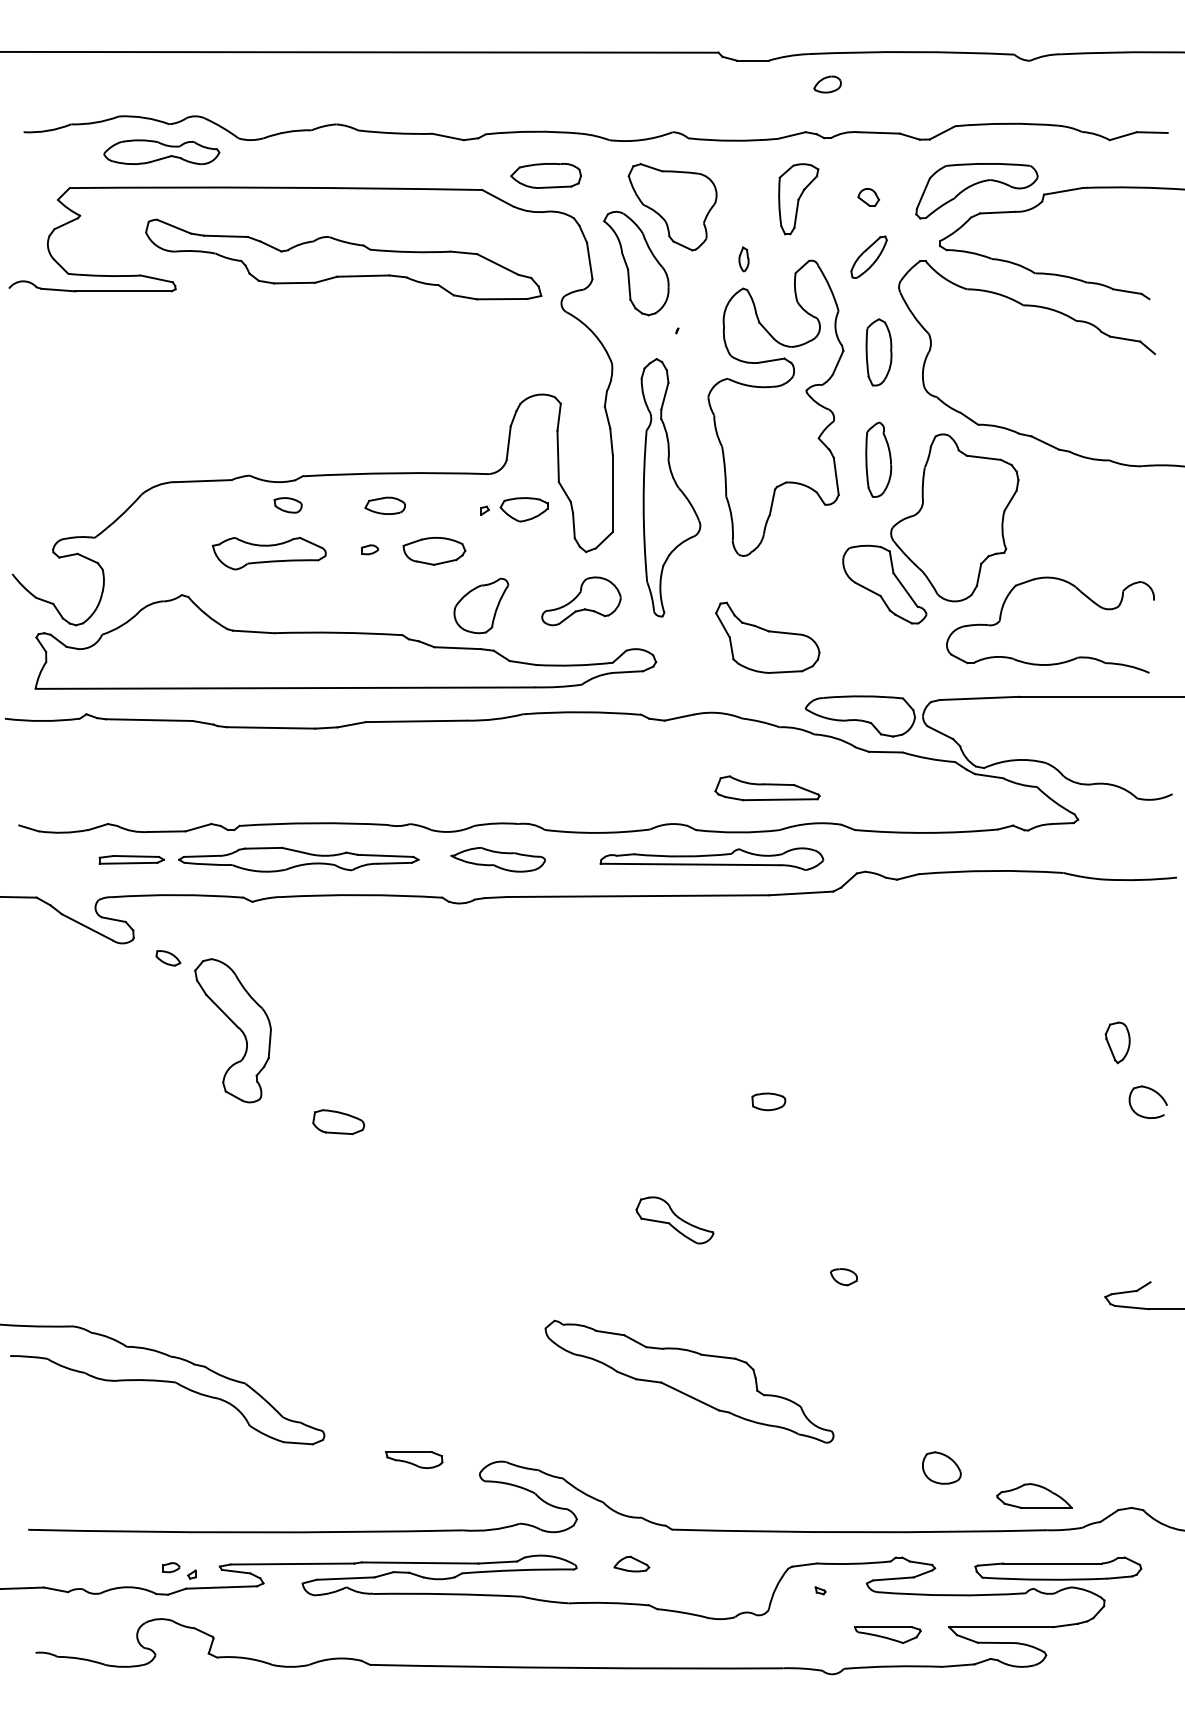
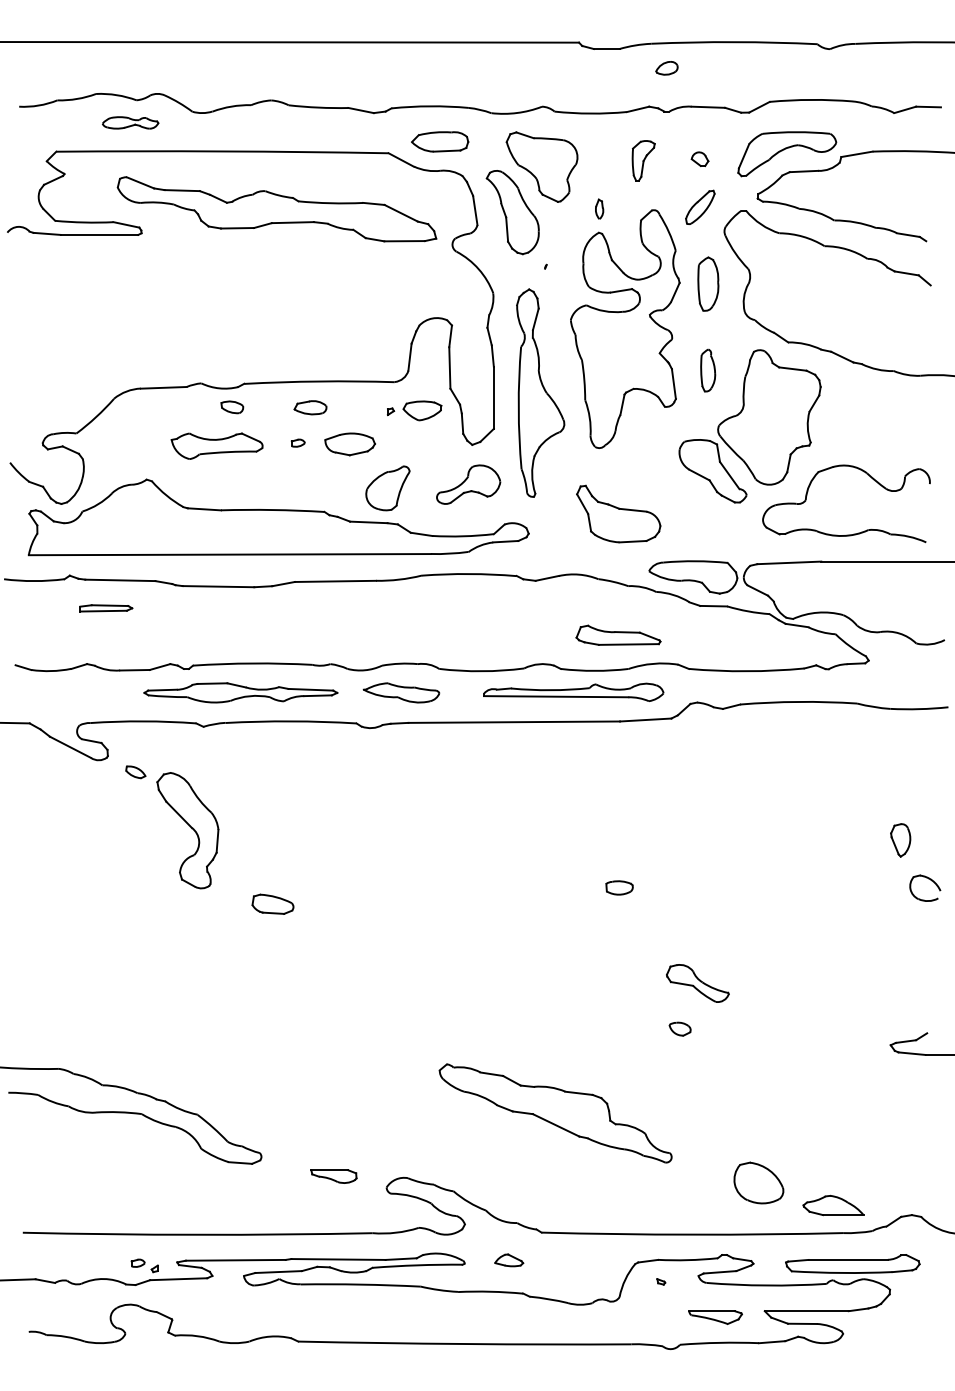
part: (161, 152) -> (130, 123), size x0.6
part: (798, 199) -> (643, 160), size x0.7
part: (878, 459) -> (707, 370), size x0.7
part: (131, 859) -> (106, 608), moved
part: (674, 1220) -> (697, 983), moved
part: (941, 1467) -> (758, 1182), size x1.6

